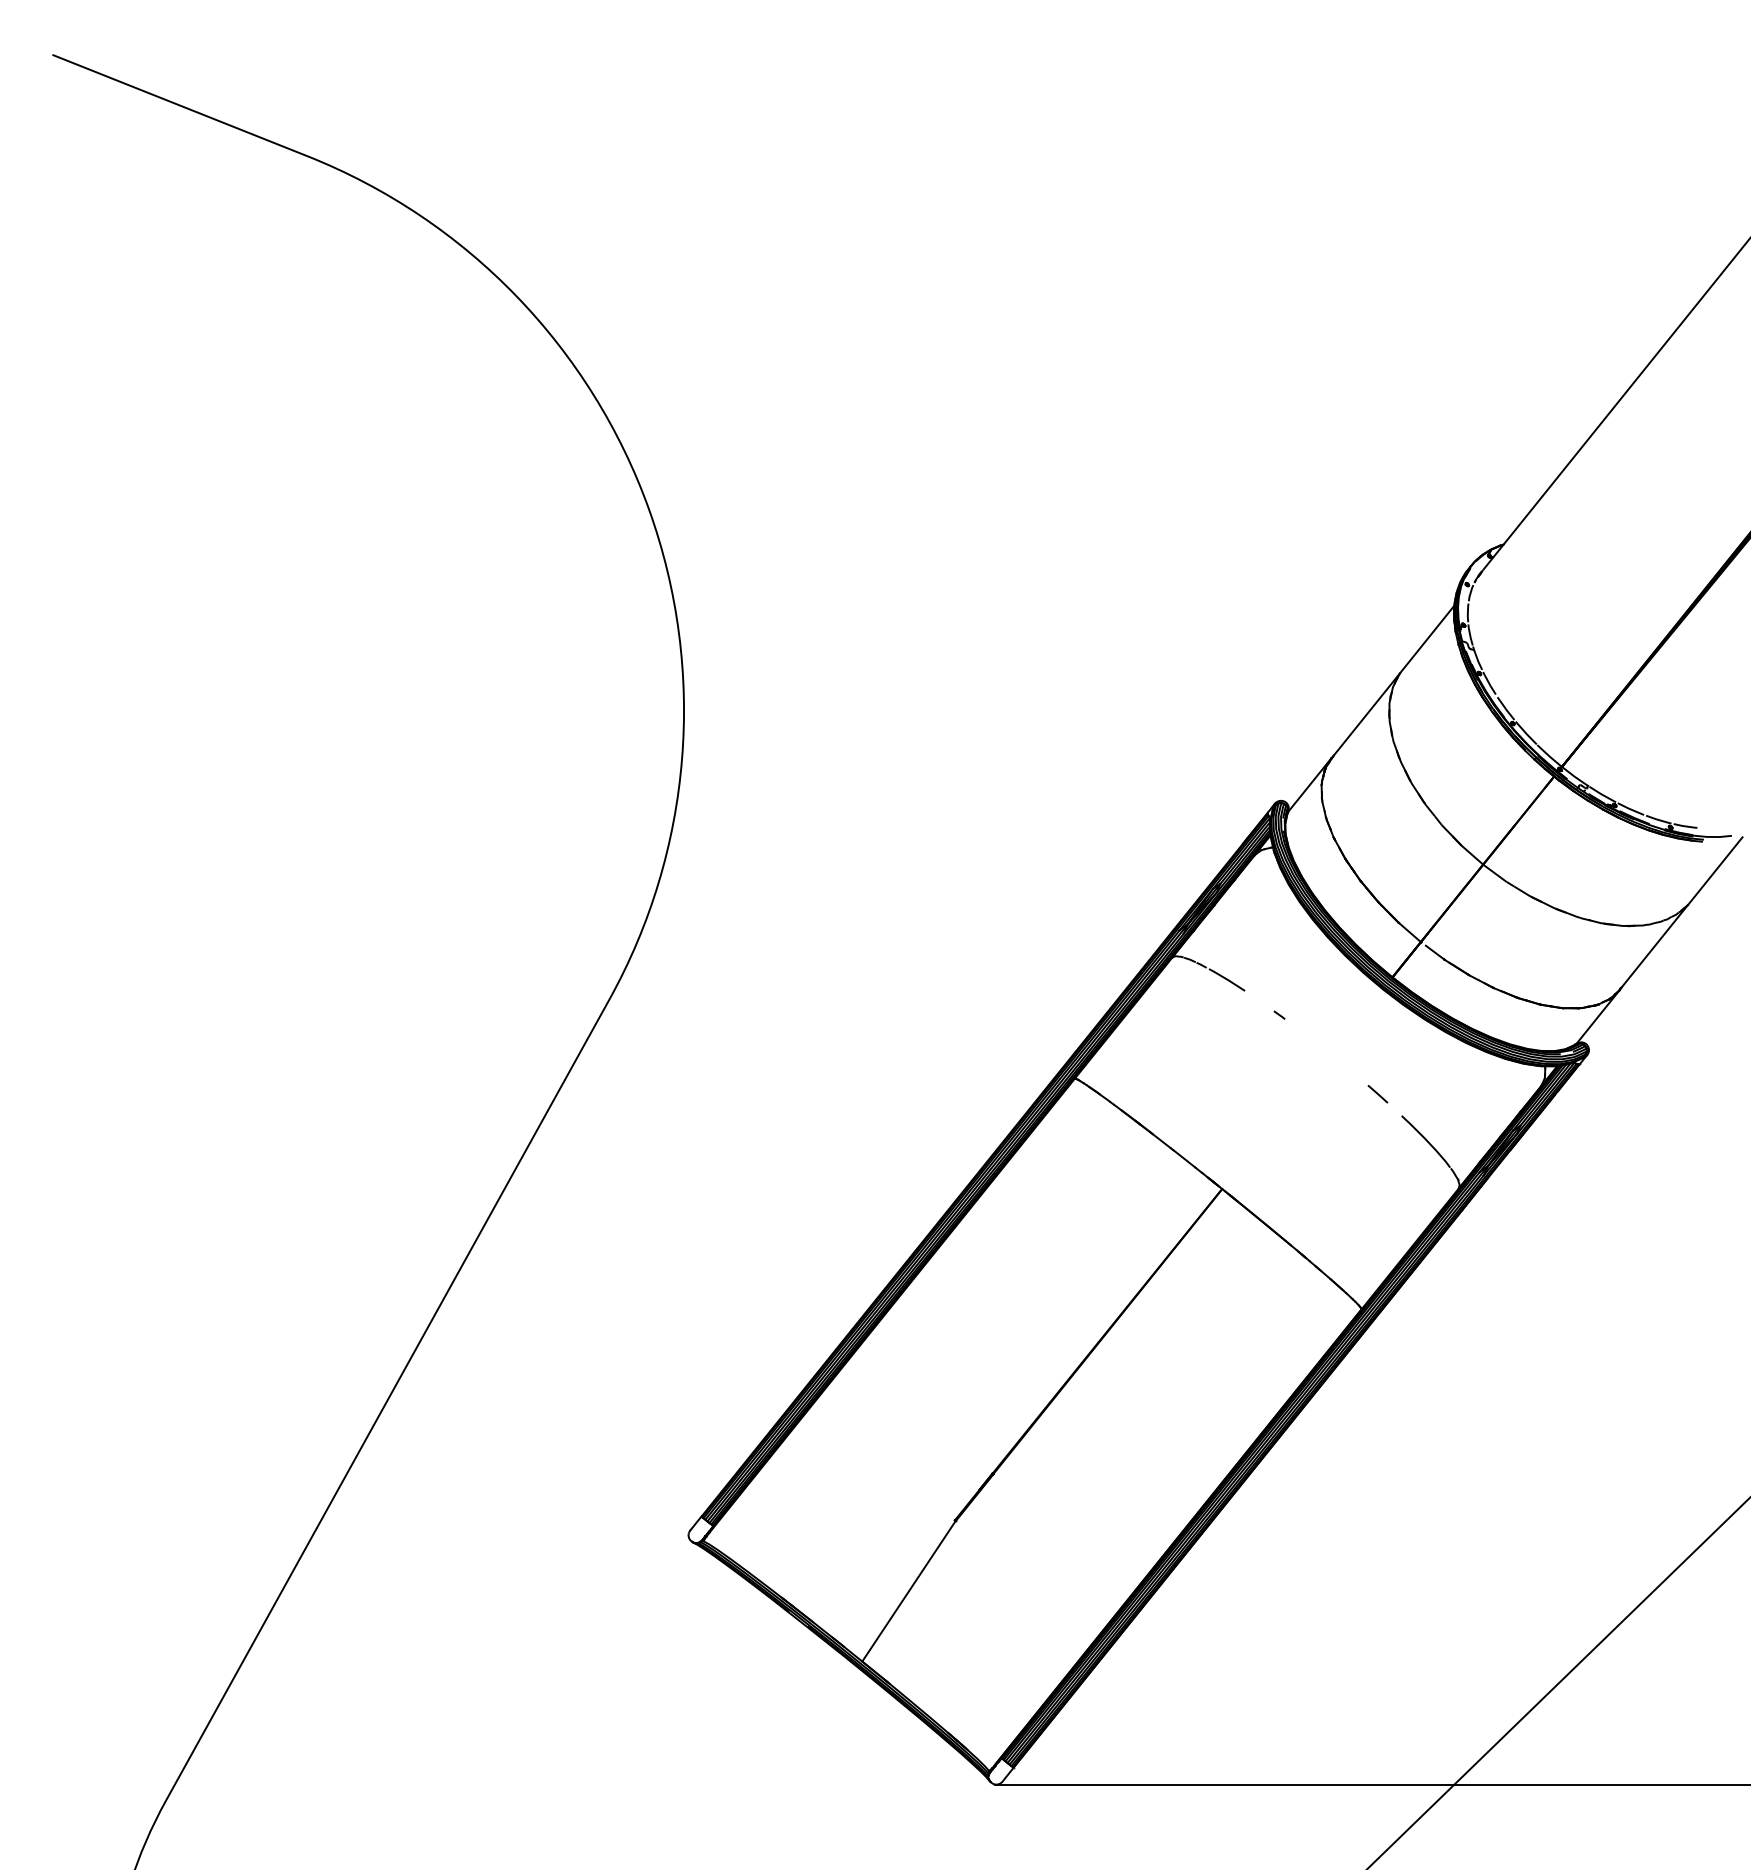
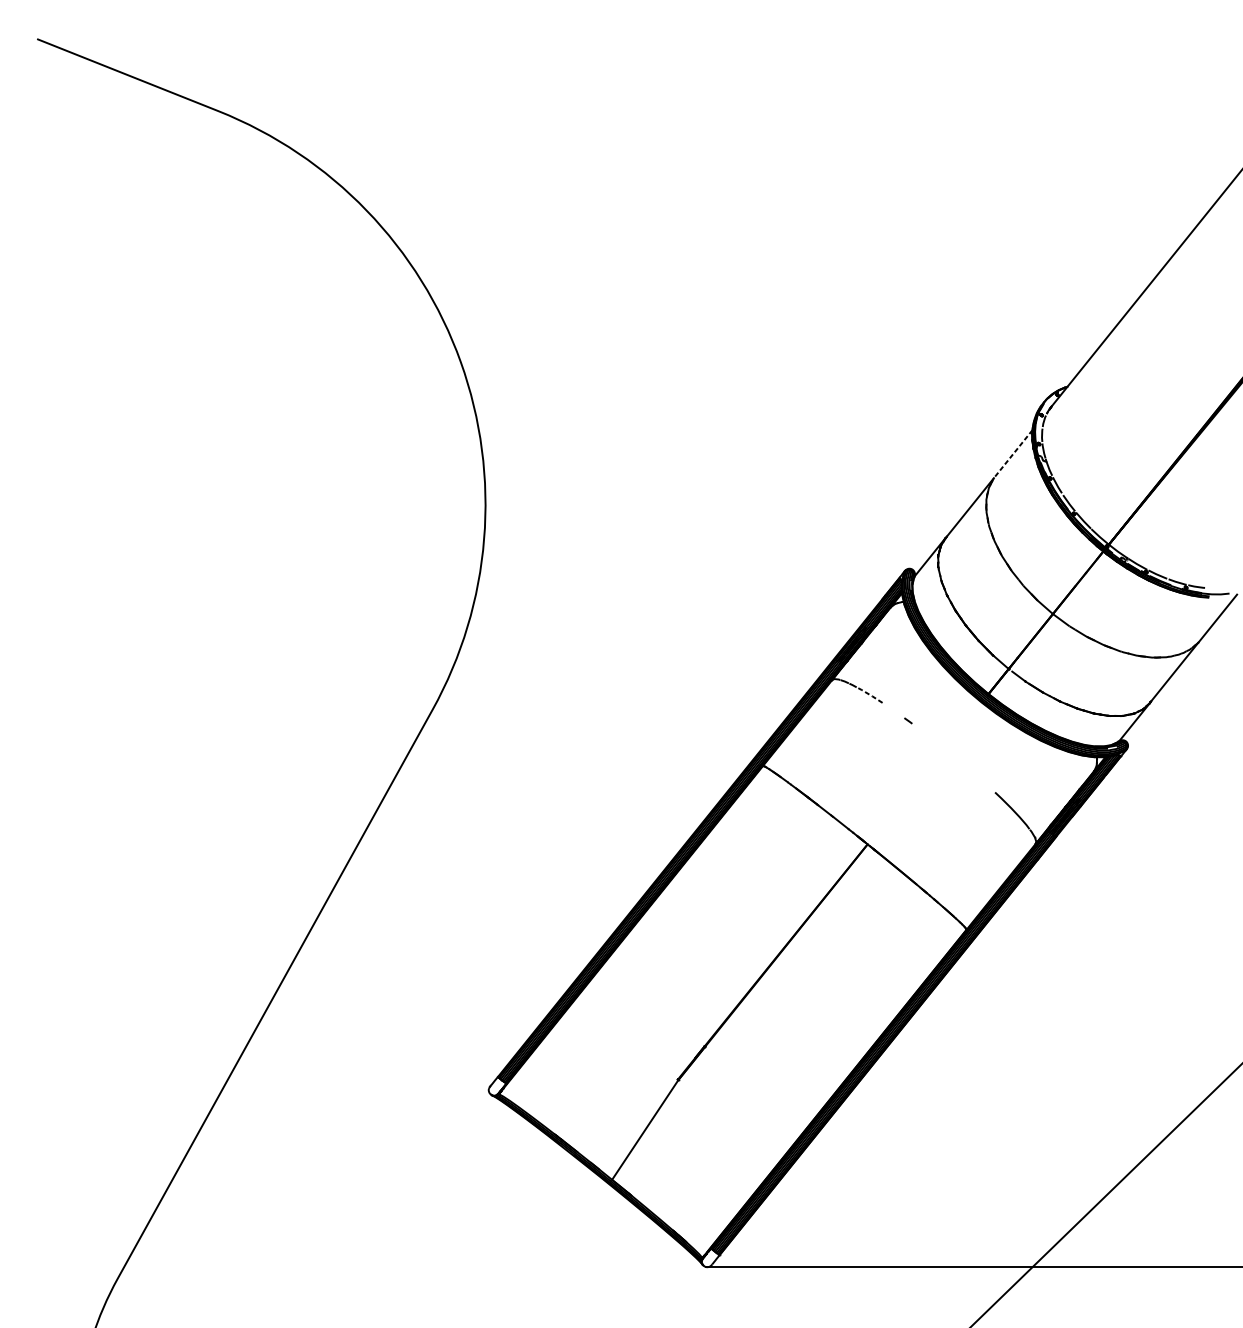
line: (1426, 639) -> (1012, 454), solid -> dashed
line: (1227, 979) -> (871, 695), solid -> dashed
line: (1377, 1094) -> (977, 777), removed

